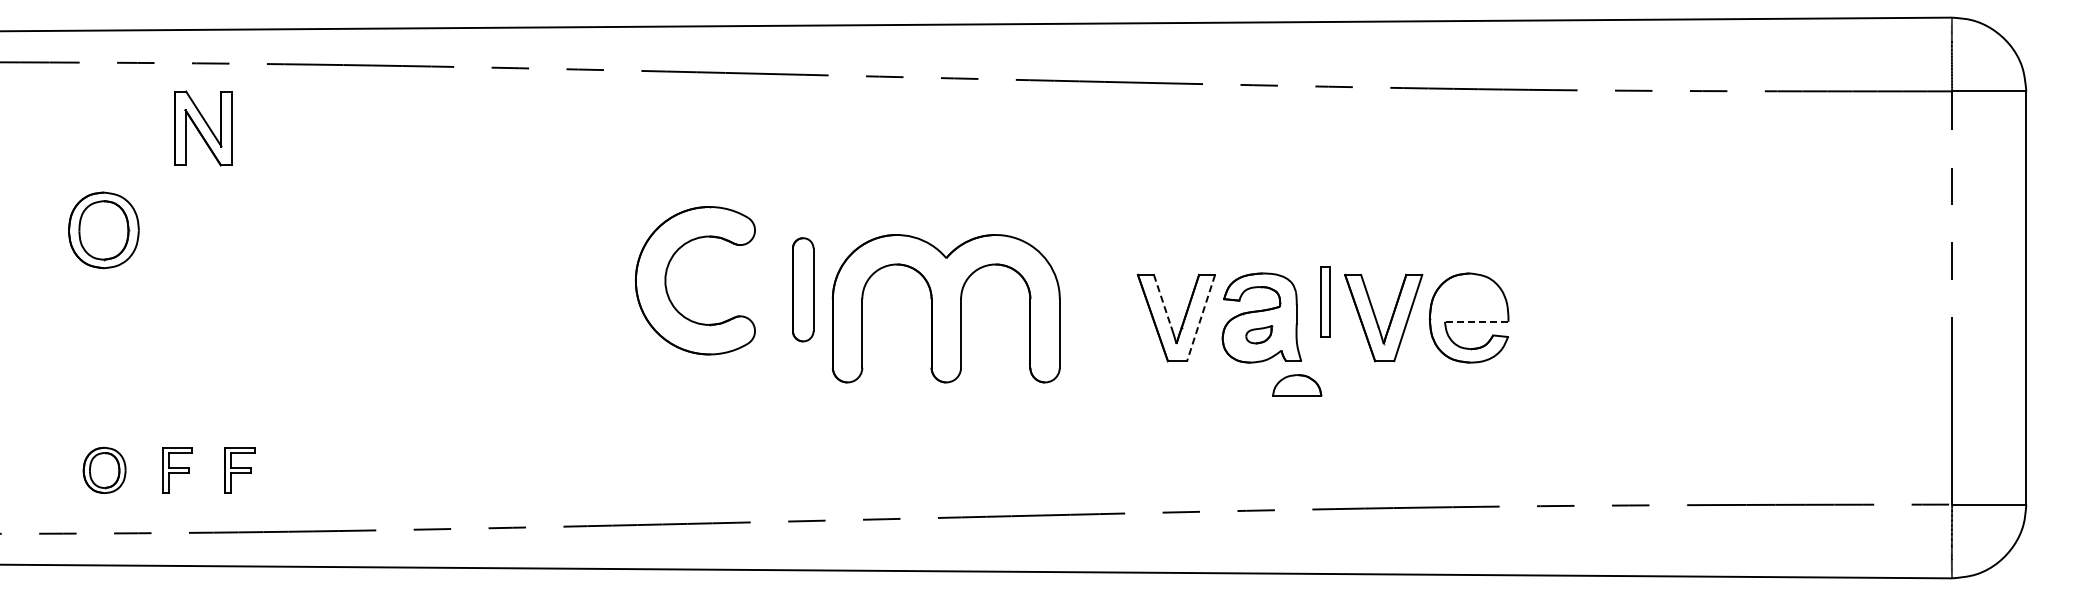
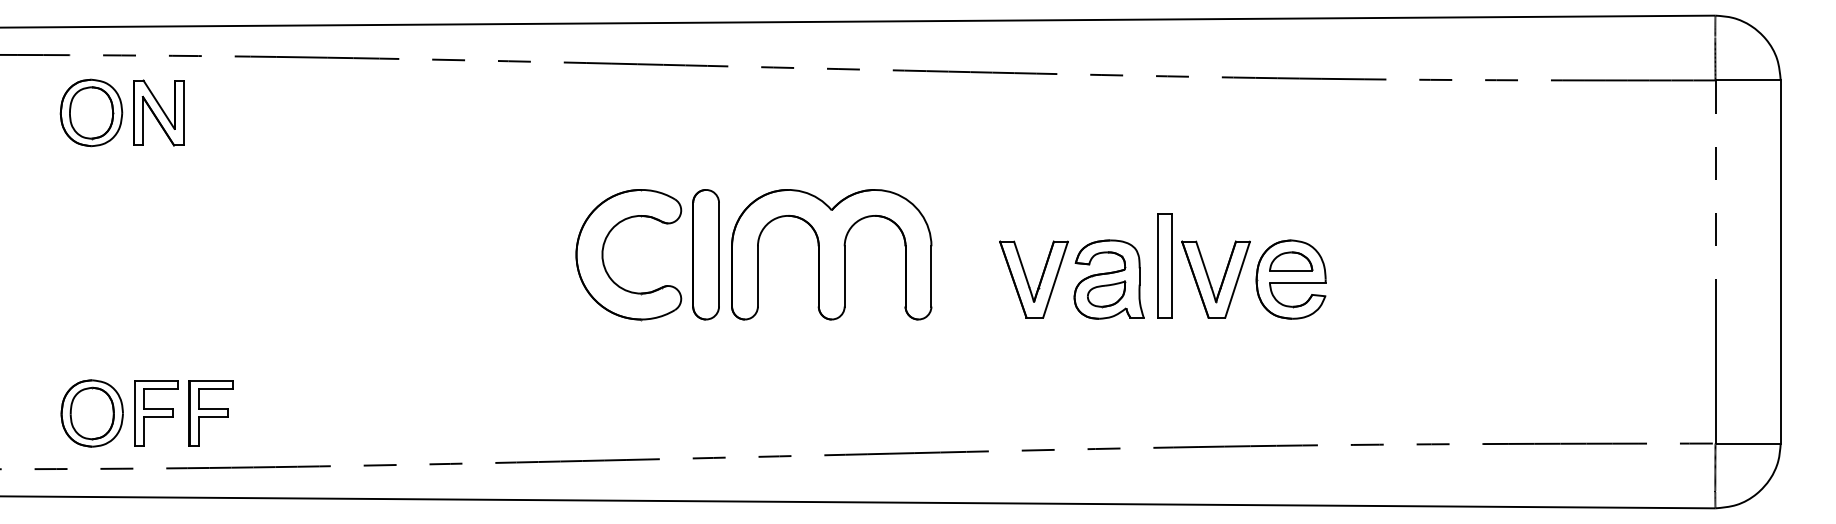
part: (203, 128) -> (158, 113), moved
part: (103, 230) -> (91, 113), moved
part: (666, 280) -> (603, 254), moved
part: (802, 289) -> (705, 254), size x1.43
line: (1162, 301) -> (1021, 265), dashed -> solid
part: (1325, 301) -> (1164, 265), size x1.67
part: (945, 308) -> (831, 254), moved
line: (1200, 318) -> (1055, 280), dashed -> solid
line: (1476, 321) -> (1297, 282), dashed -> solid
part: (1258, 334) -> (1106, 294), size x1.67
part: (1297, 385) -> (1291, 261), moved
part: (104, 470) -> (92, 413), size x1.67
part: (177, 470) -> (156, 413), size x1.67
part: (239, 470) -> (210, 413), size x1.67

